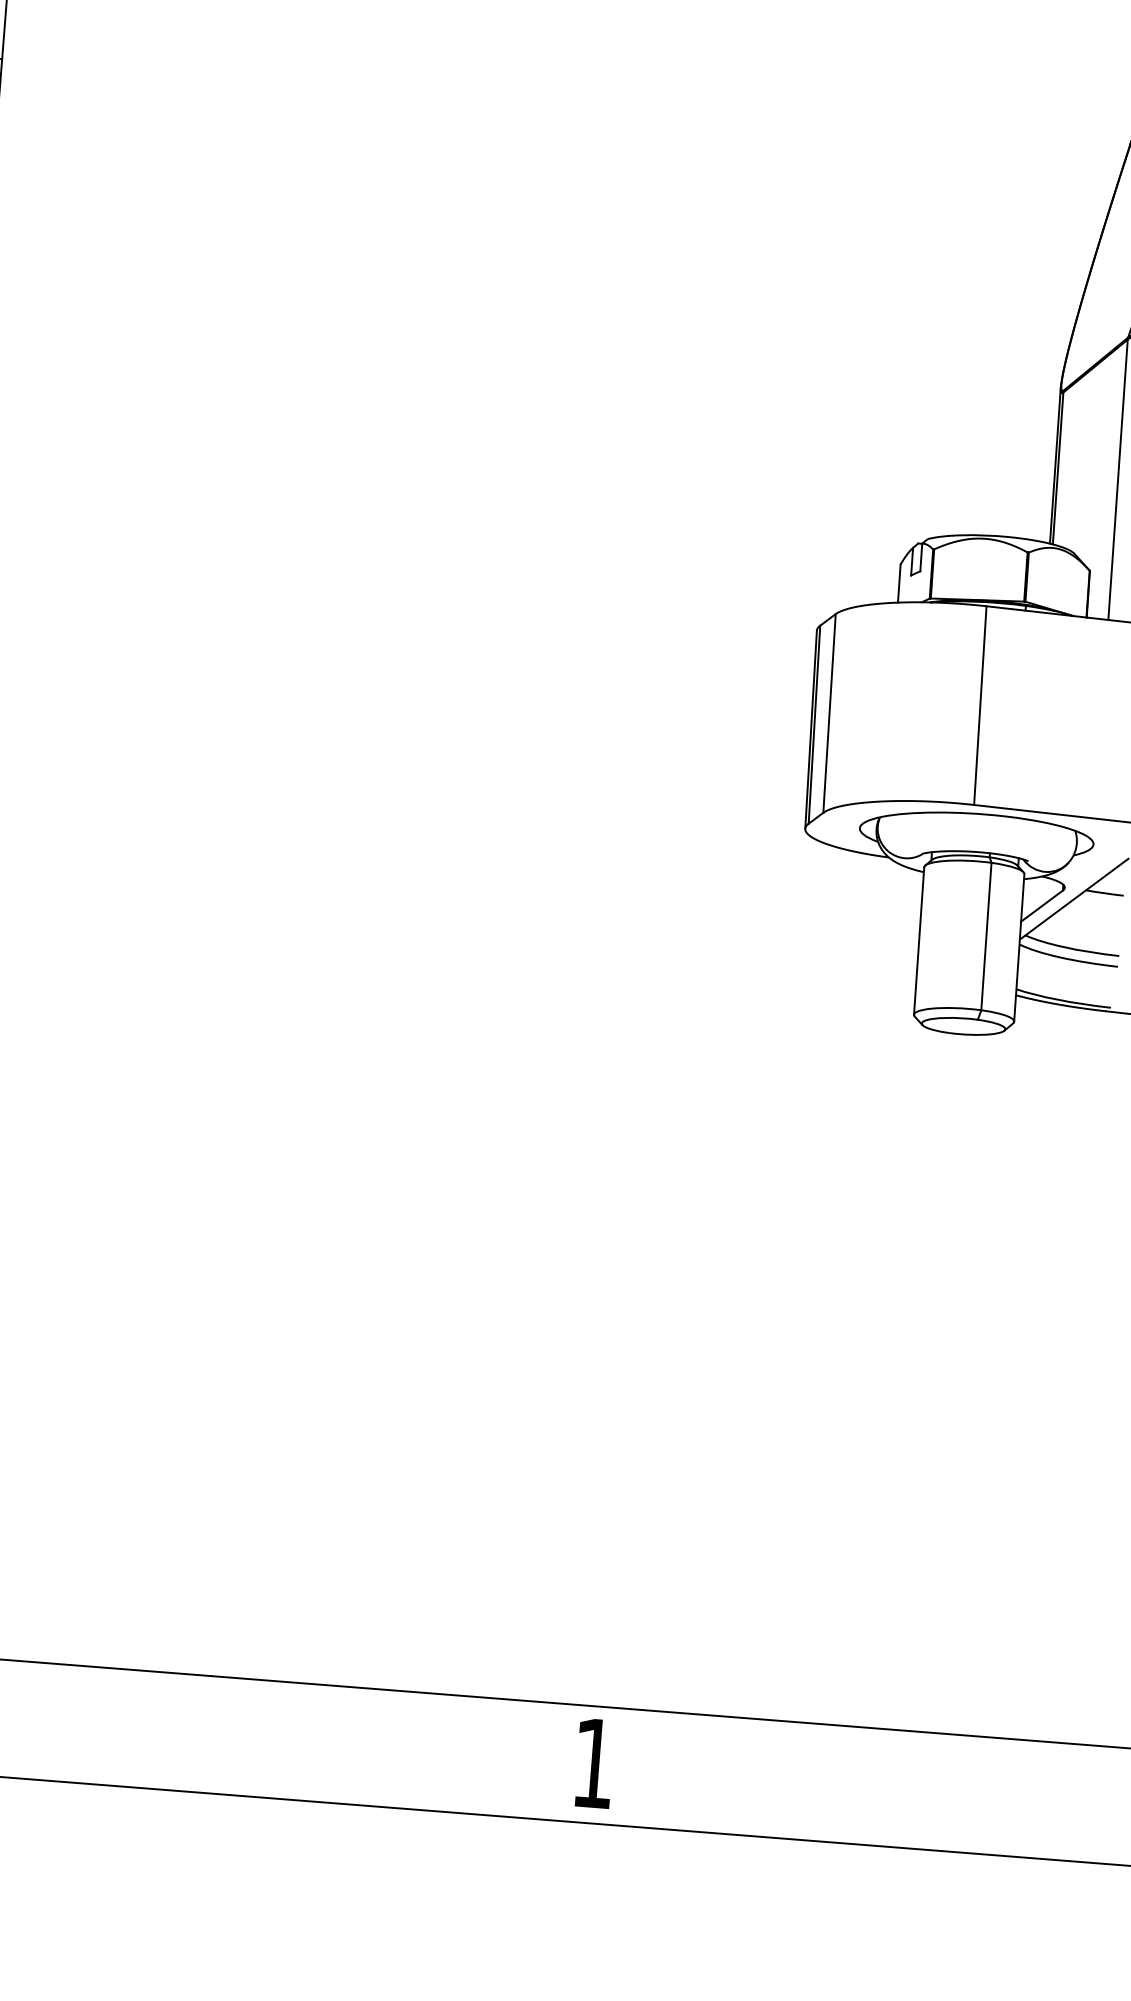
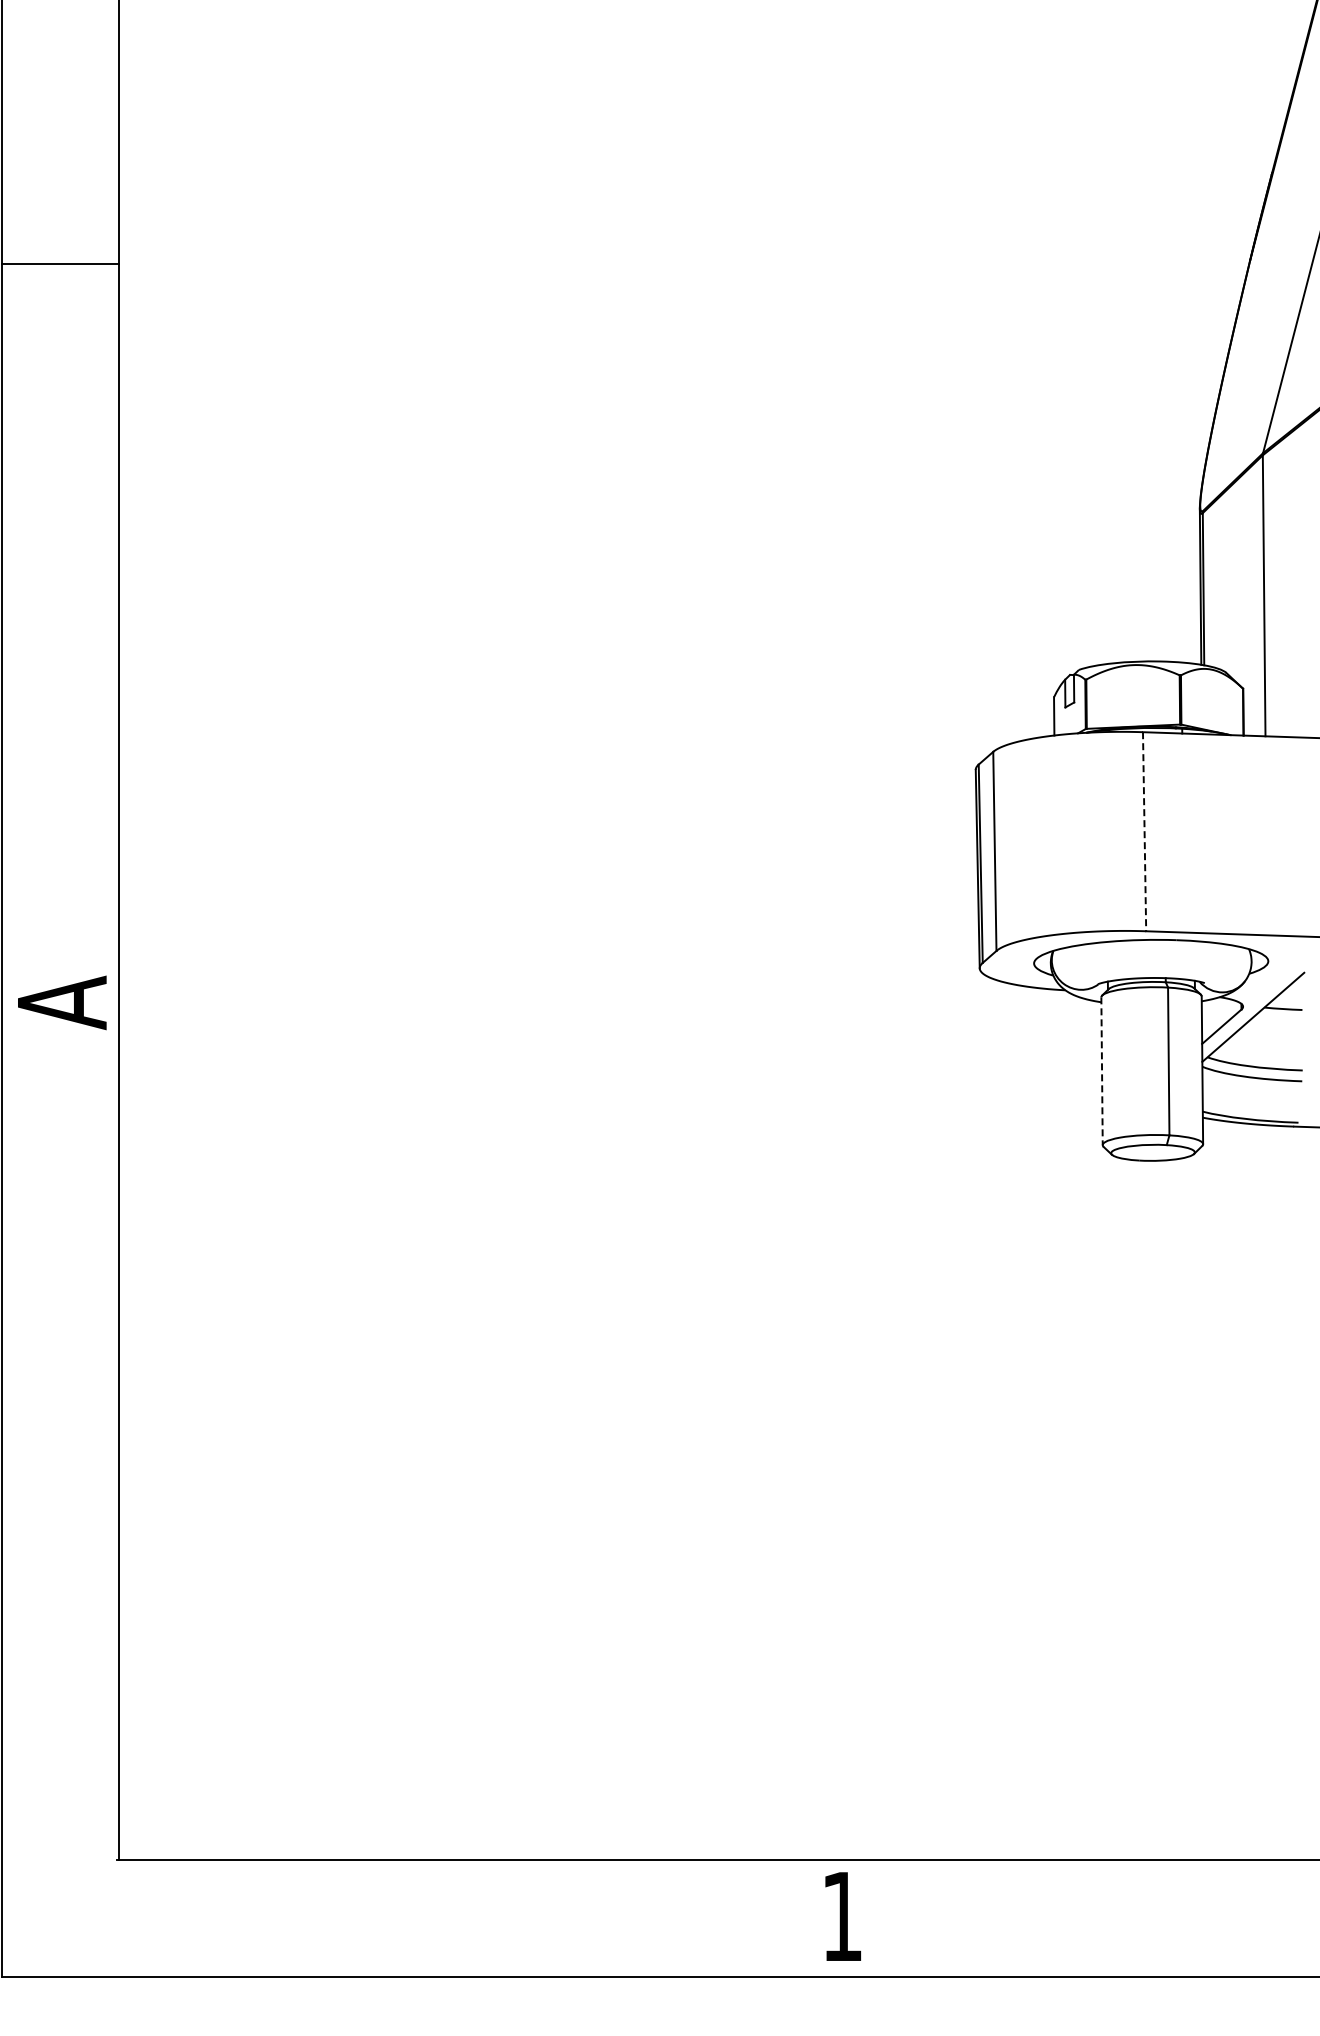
line: (980, 705) -> (1144, 831), solid -> dashed
line: (919, 941) -> (1102, 1071), solid -> dashed

